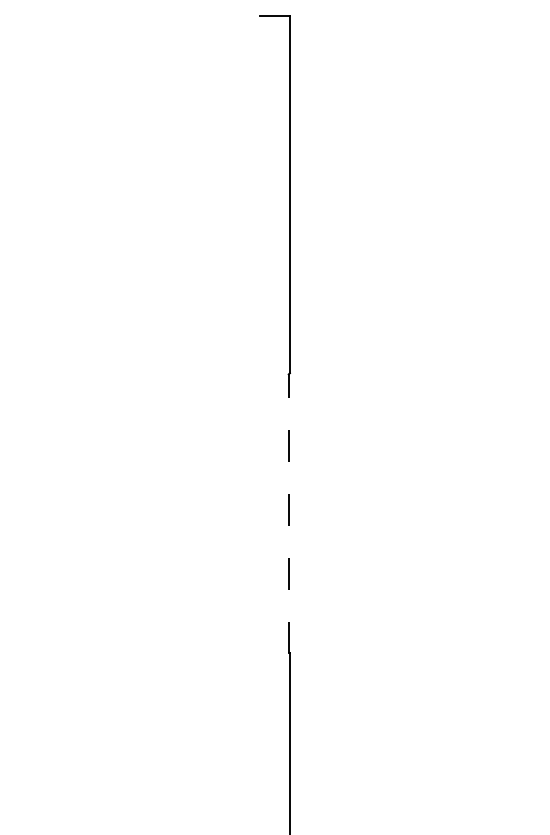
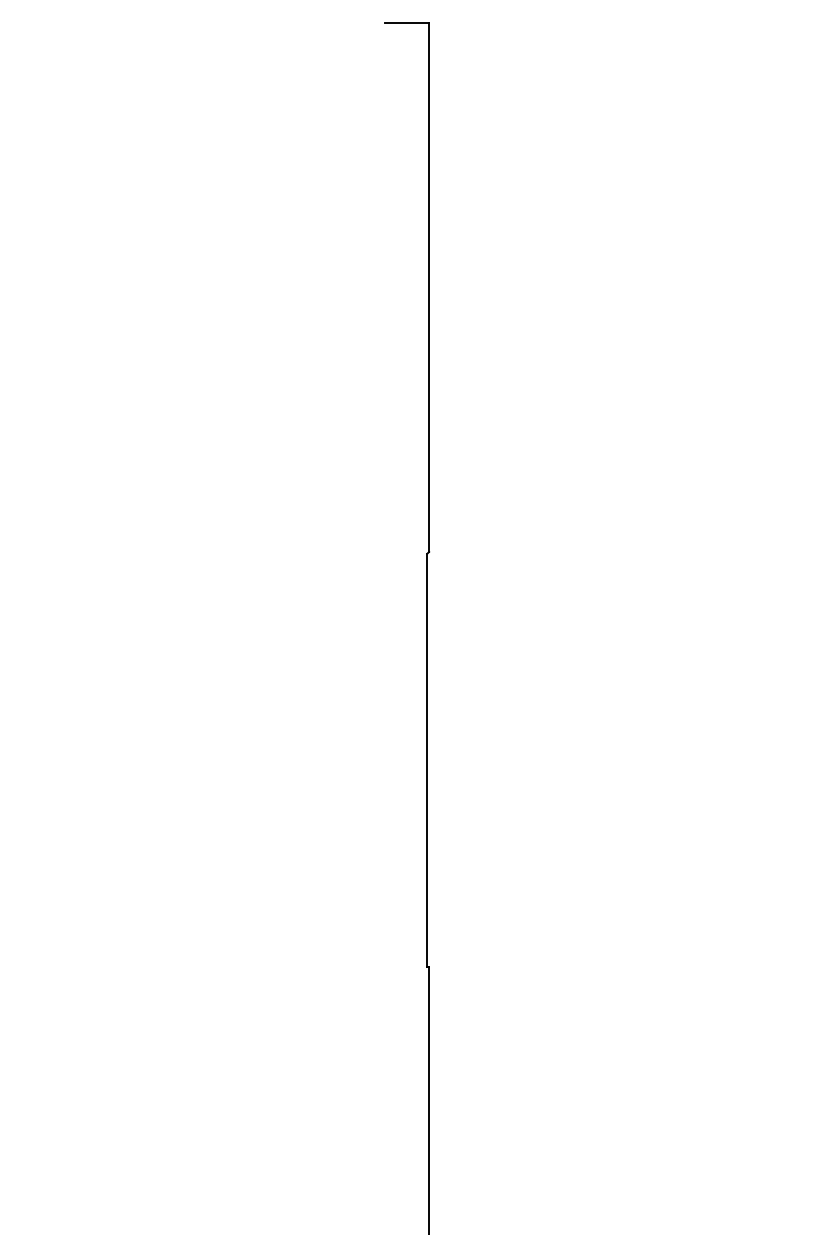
line: (288, 513) -> (426, 759), dashed -> solid

